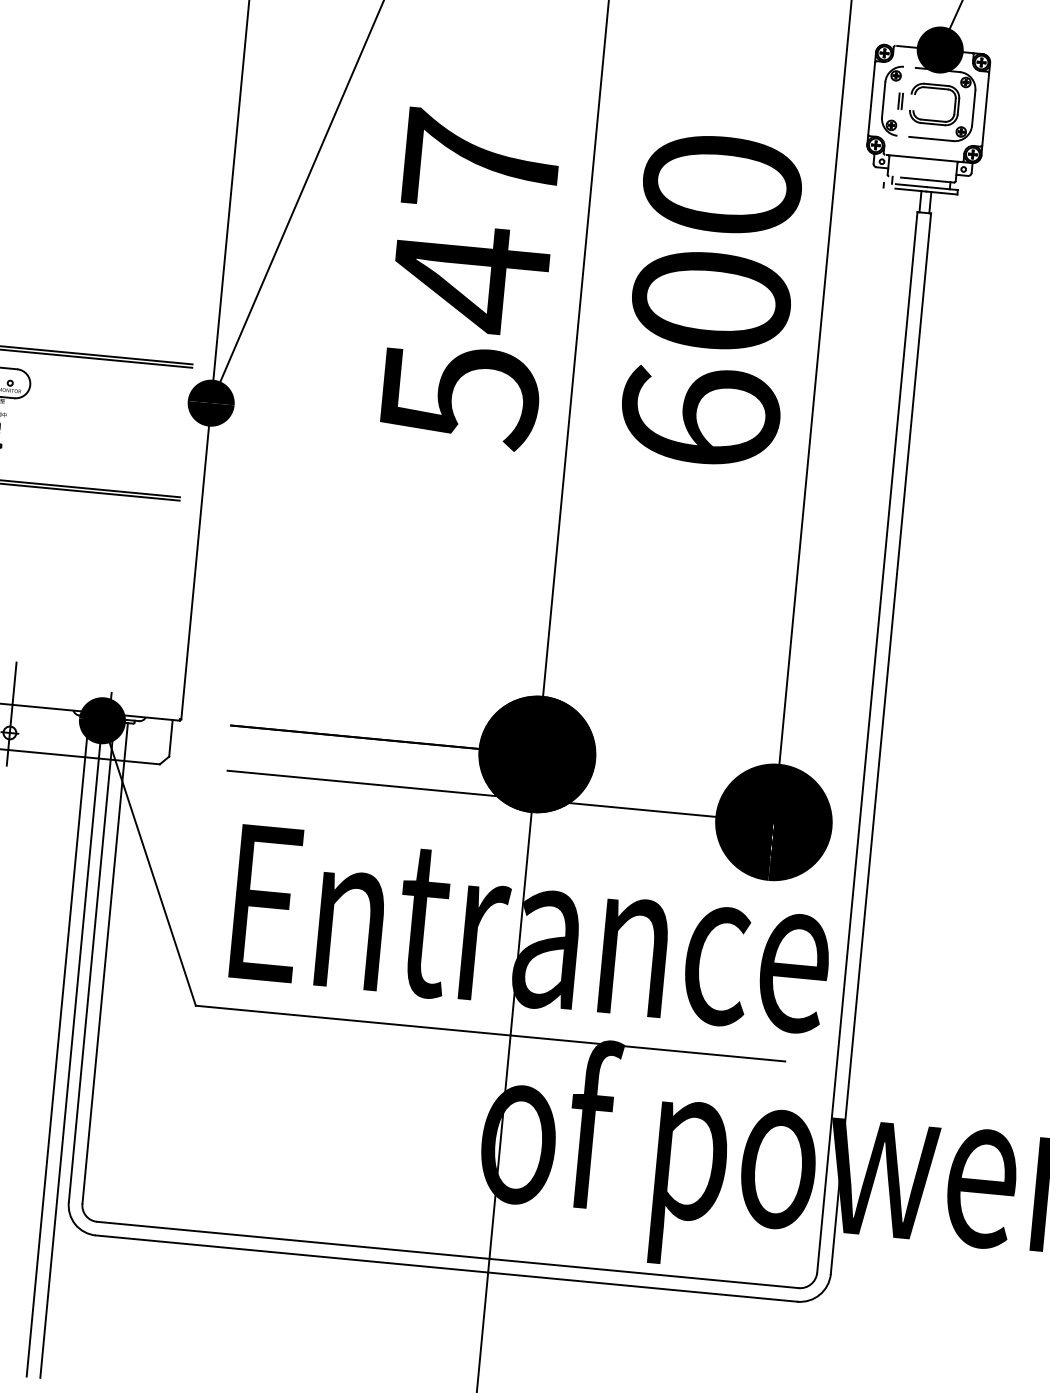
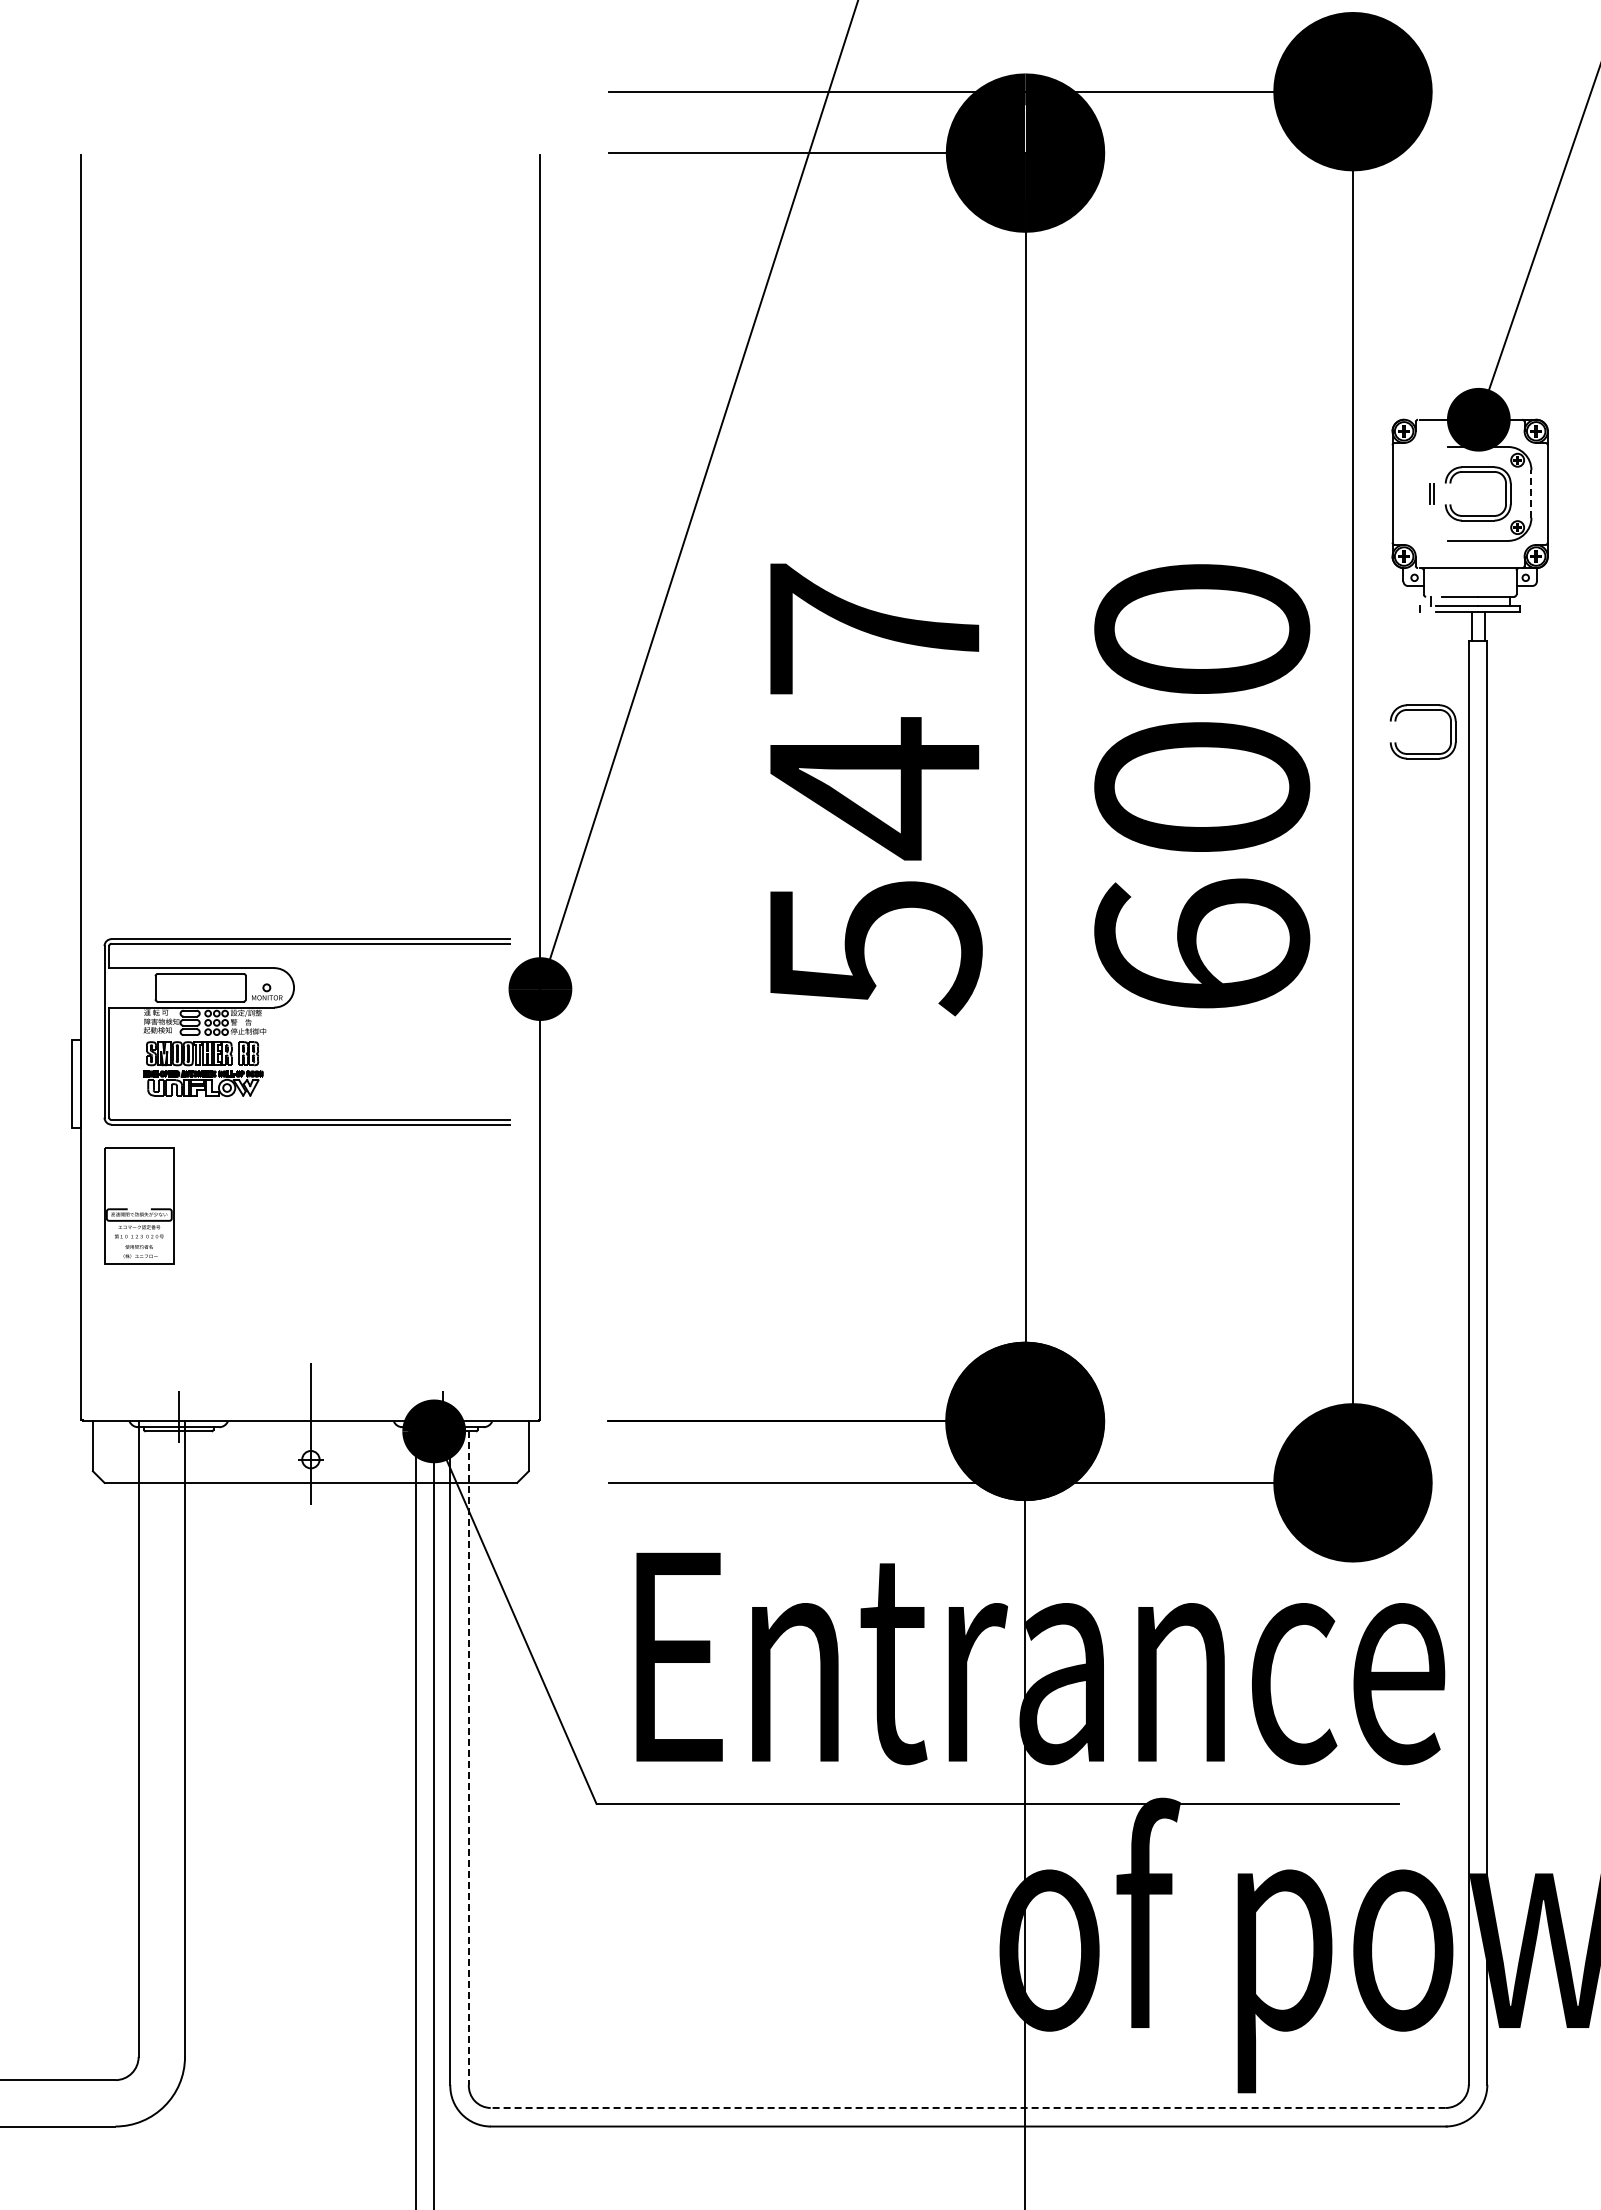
part: (884, 99) -> (1409, 493), removed
line: (973, 107) -> (1531, 493), solid -> dashed
part: (878, 259) -> (1422, 710), added
line: (104, 963) -> (468, 1758), solid -> dashed
line: (447, 1254) -> (967, 2107), solid -> dashed

